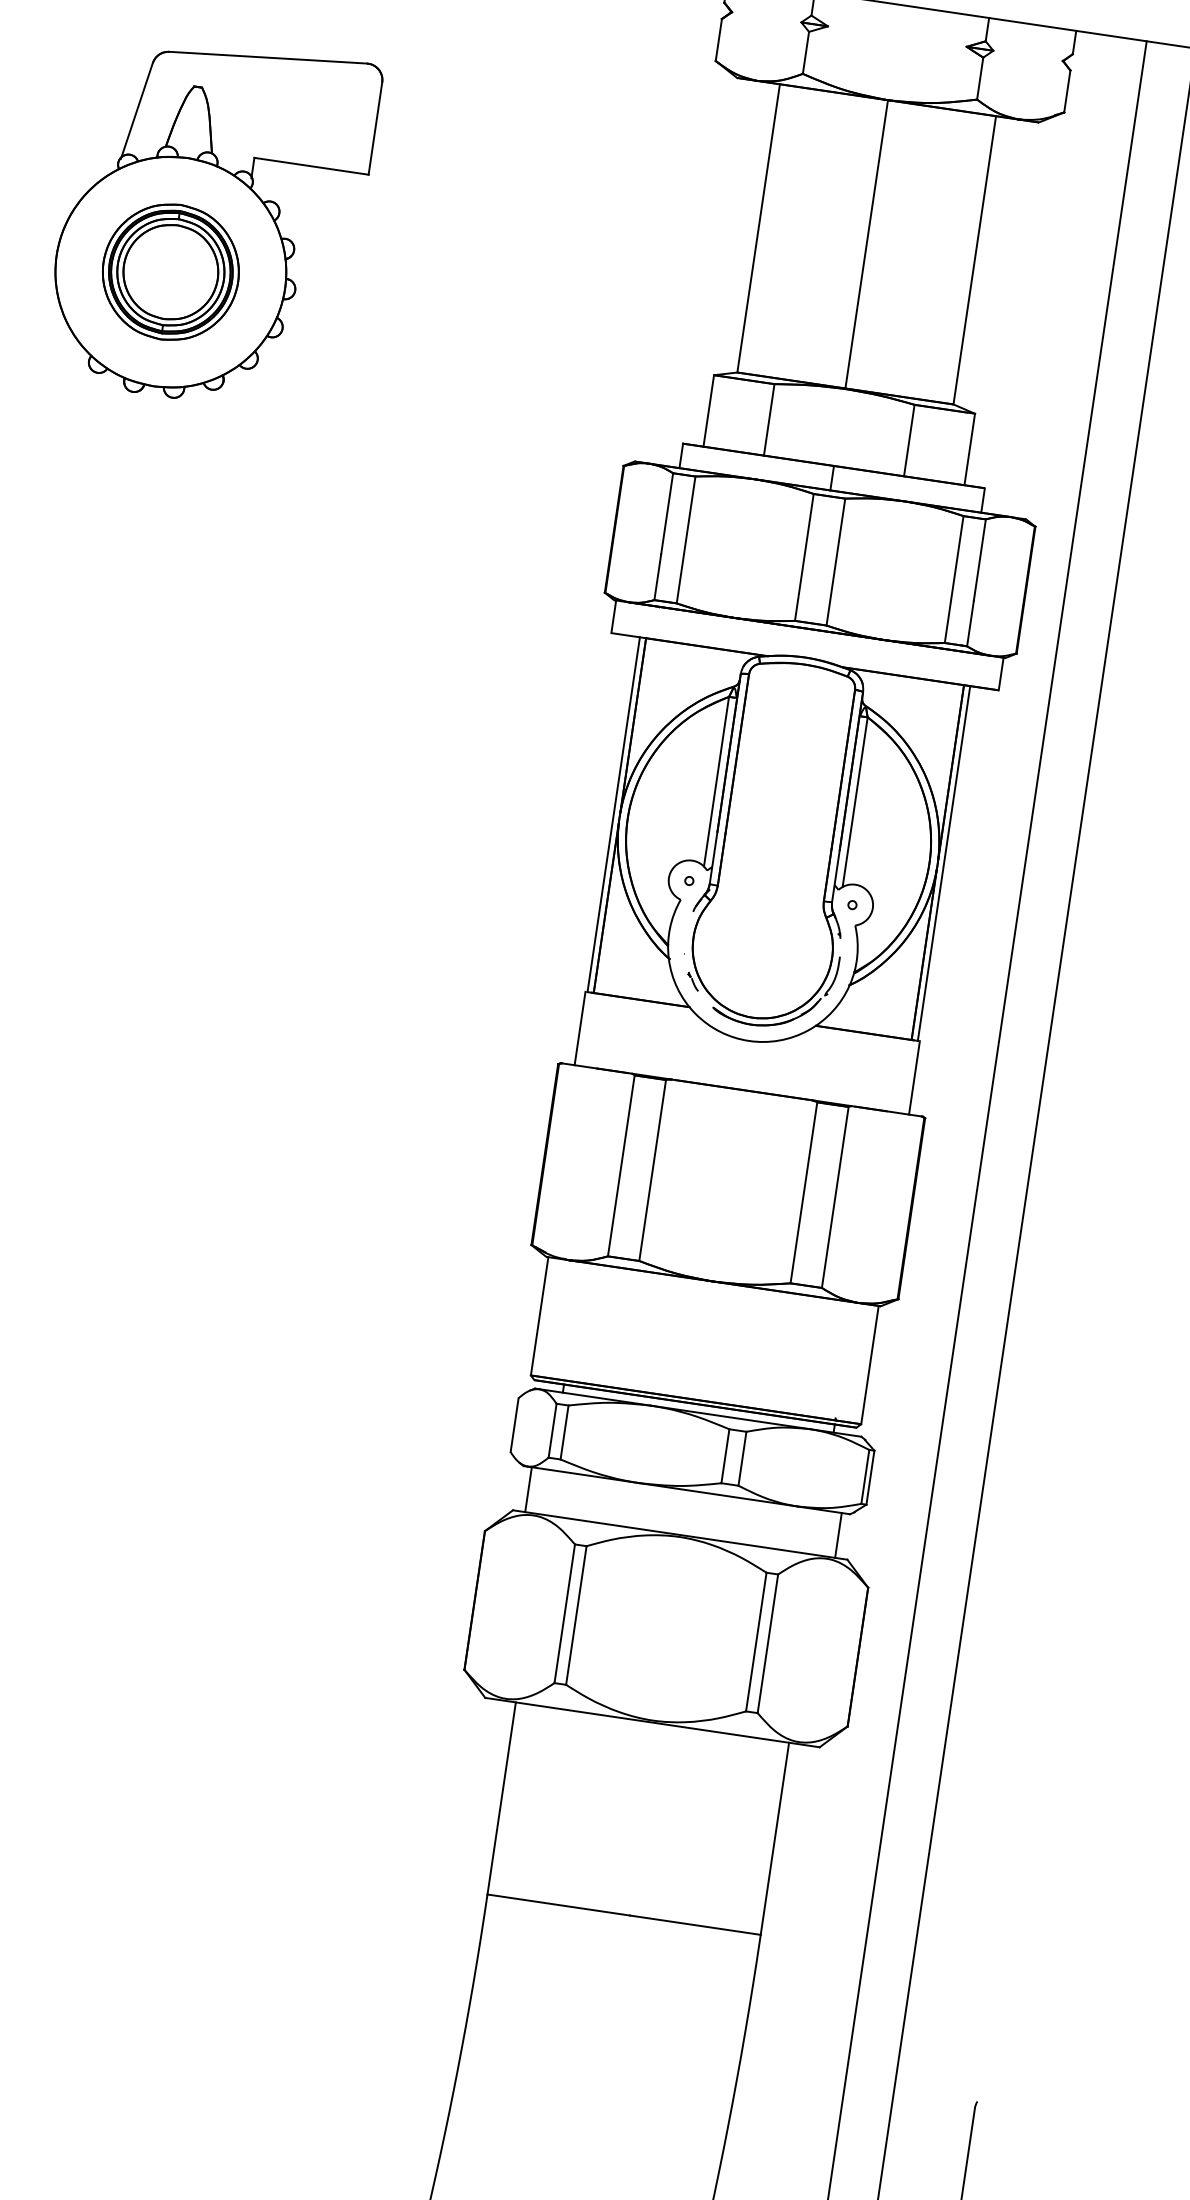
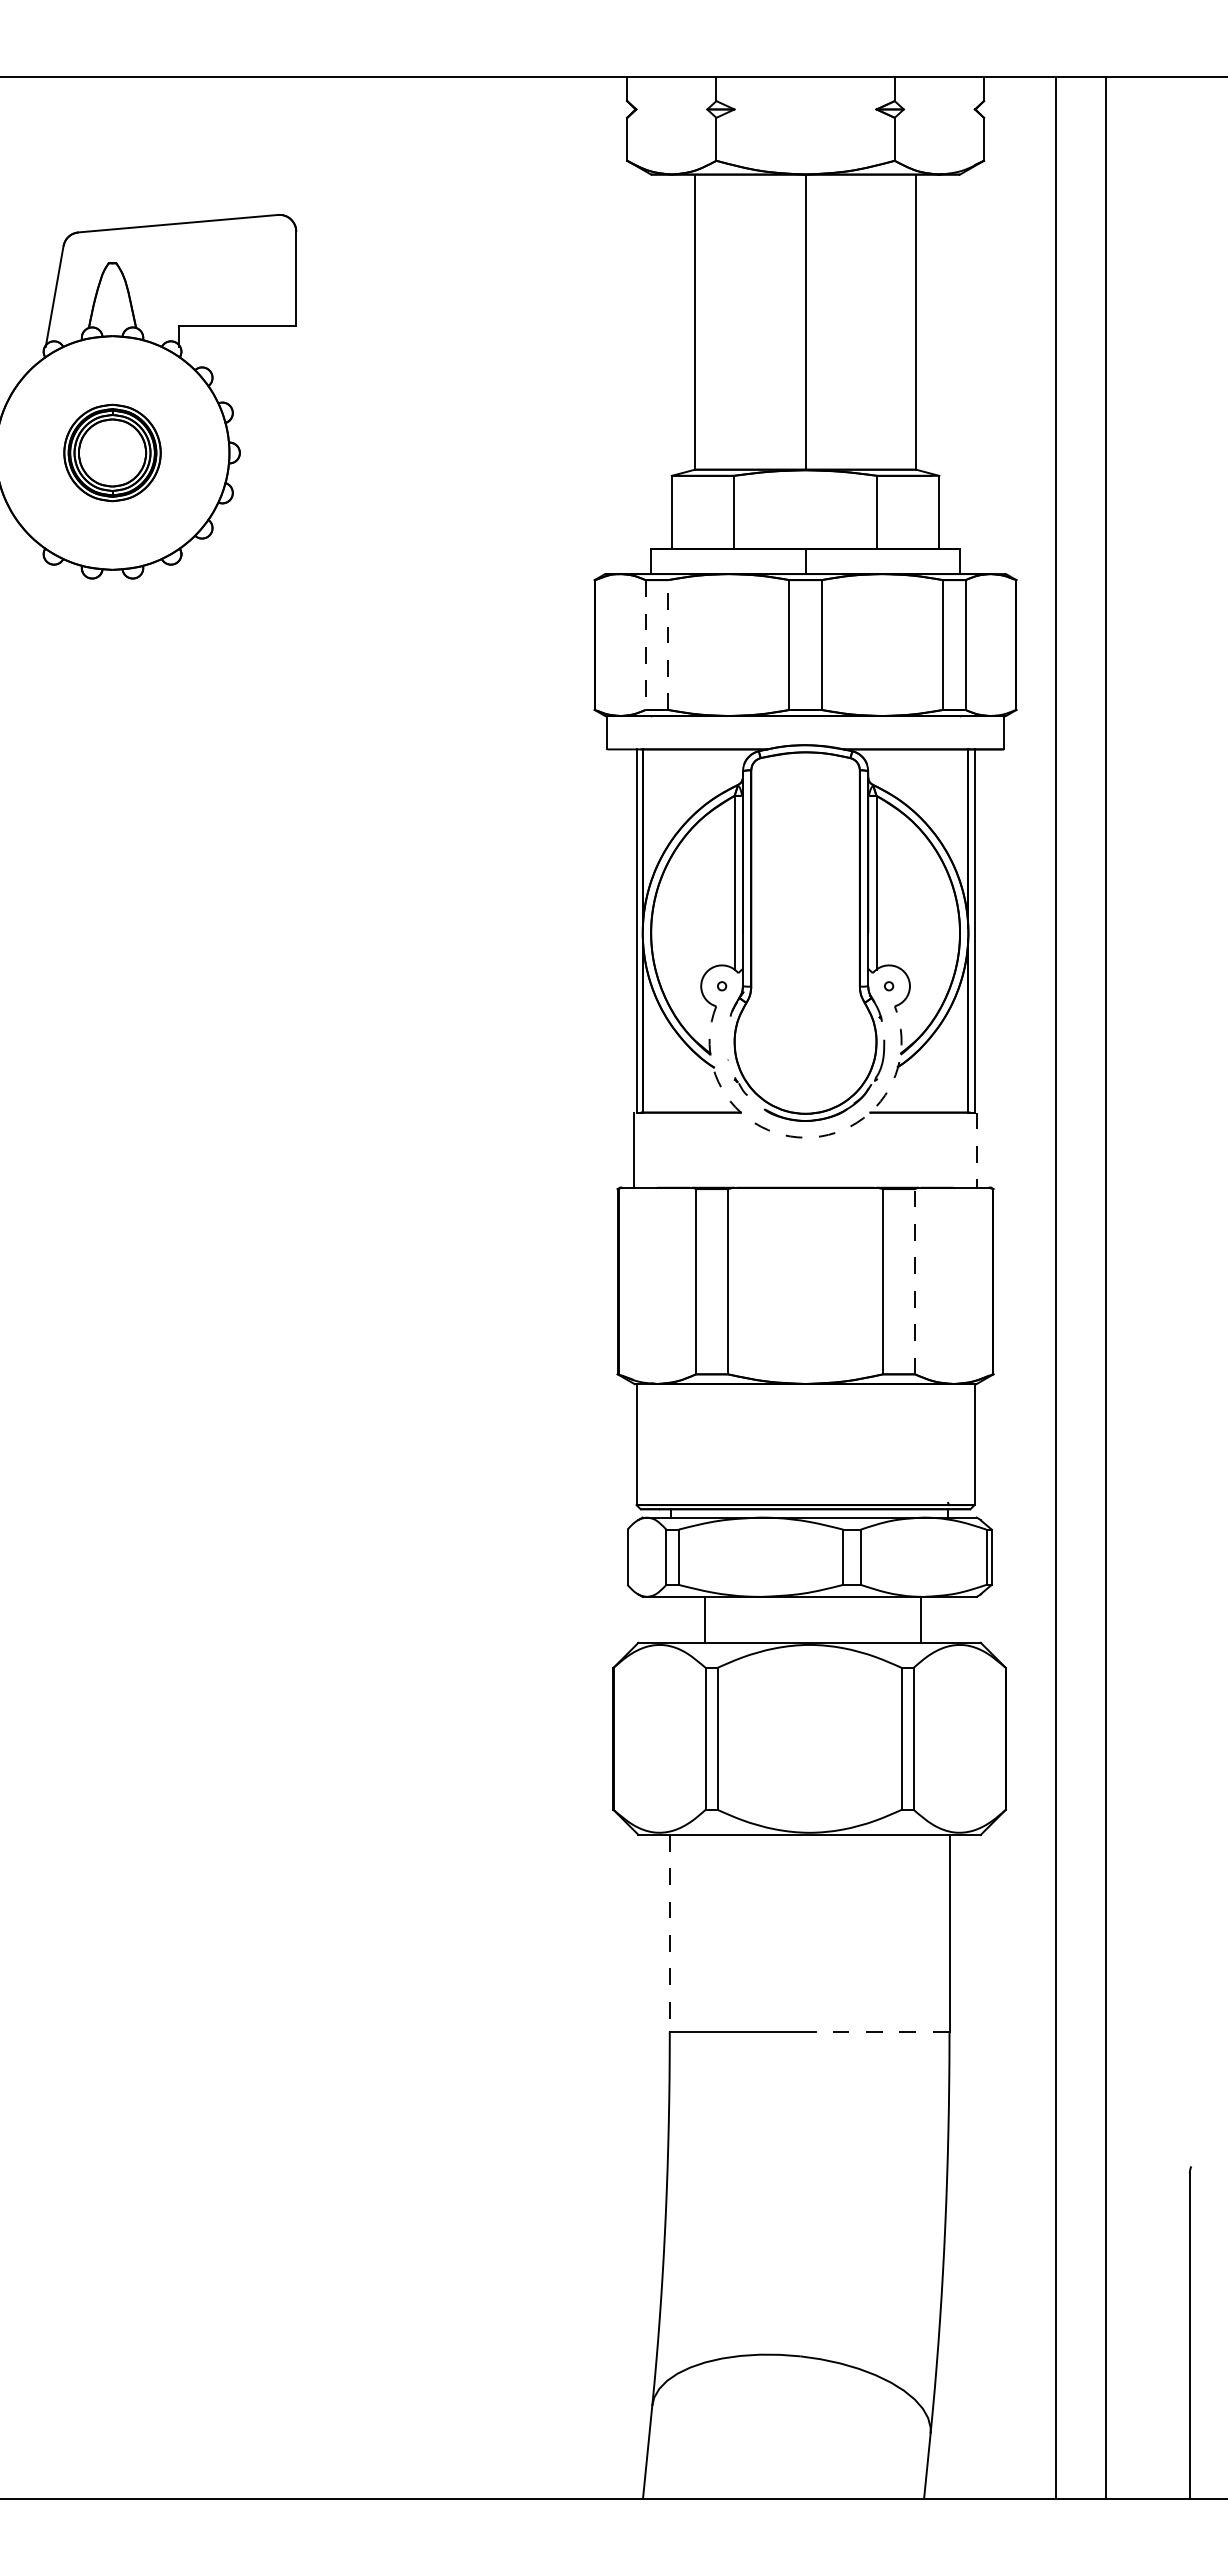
part: (170, 271) -> (112, 452), size x0.7
line: (663, 537) -> (645, 645), solid -> dashed
line: (686, 540) -> (668, 645), solid -> dashed
arc: (749, 1040) -> (805, 1137), solid -> dashed
line: (914, 1078) -> (976, 1150), solid -> dashed
line: (835, 1197) -> (915, 1281), solid -> dashed
line: (529, 1489) -> (705, 1619), moved
line: (838, 1535) -> (921, 1619), moved
line: (501, 1798) -> (669, 1933), solid -> dashed
line: (695, 1925) -> (882, 2031), solid -> dashed

